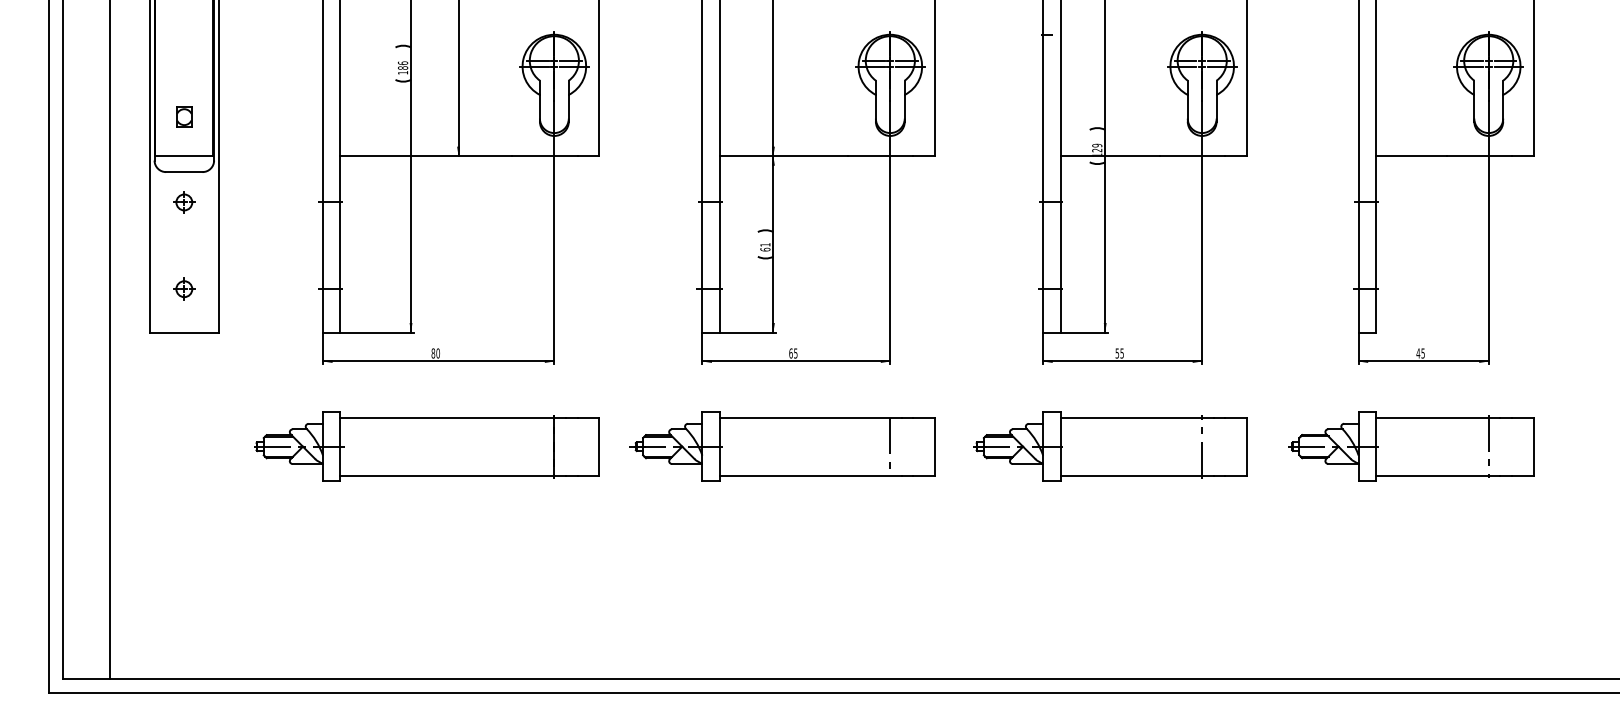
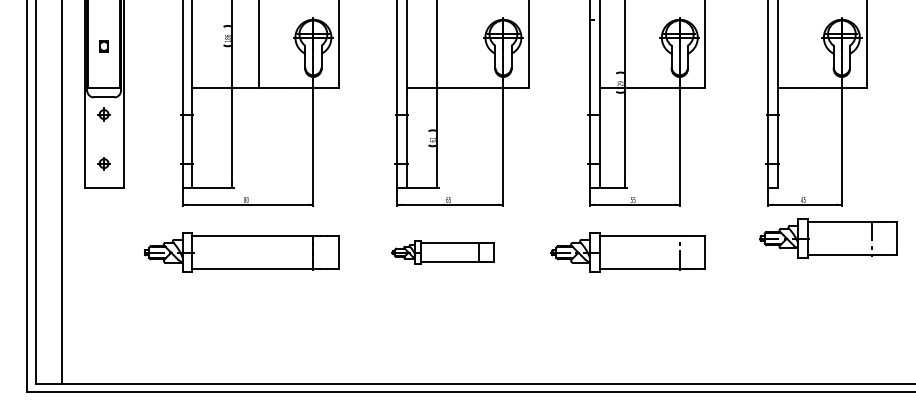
part: (183, 117) -> (103, 46), moved
part: (782, 446) -> (442, 252), size x0.6
part: (1412, 446) -> (828, 238), moved

